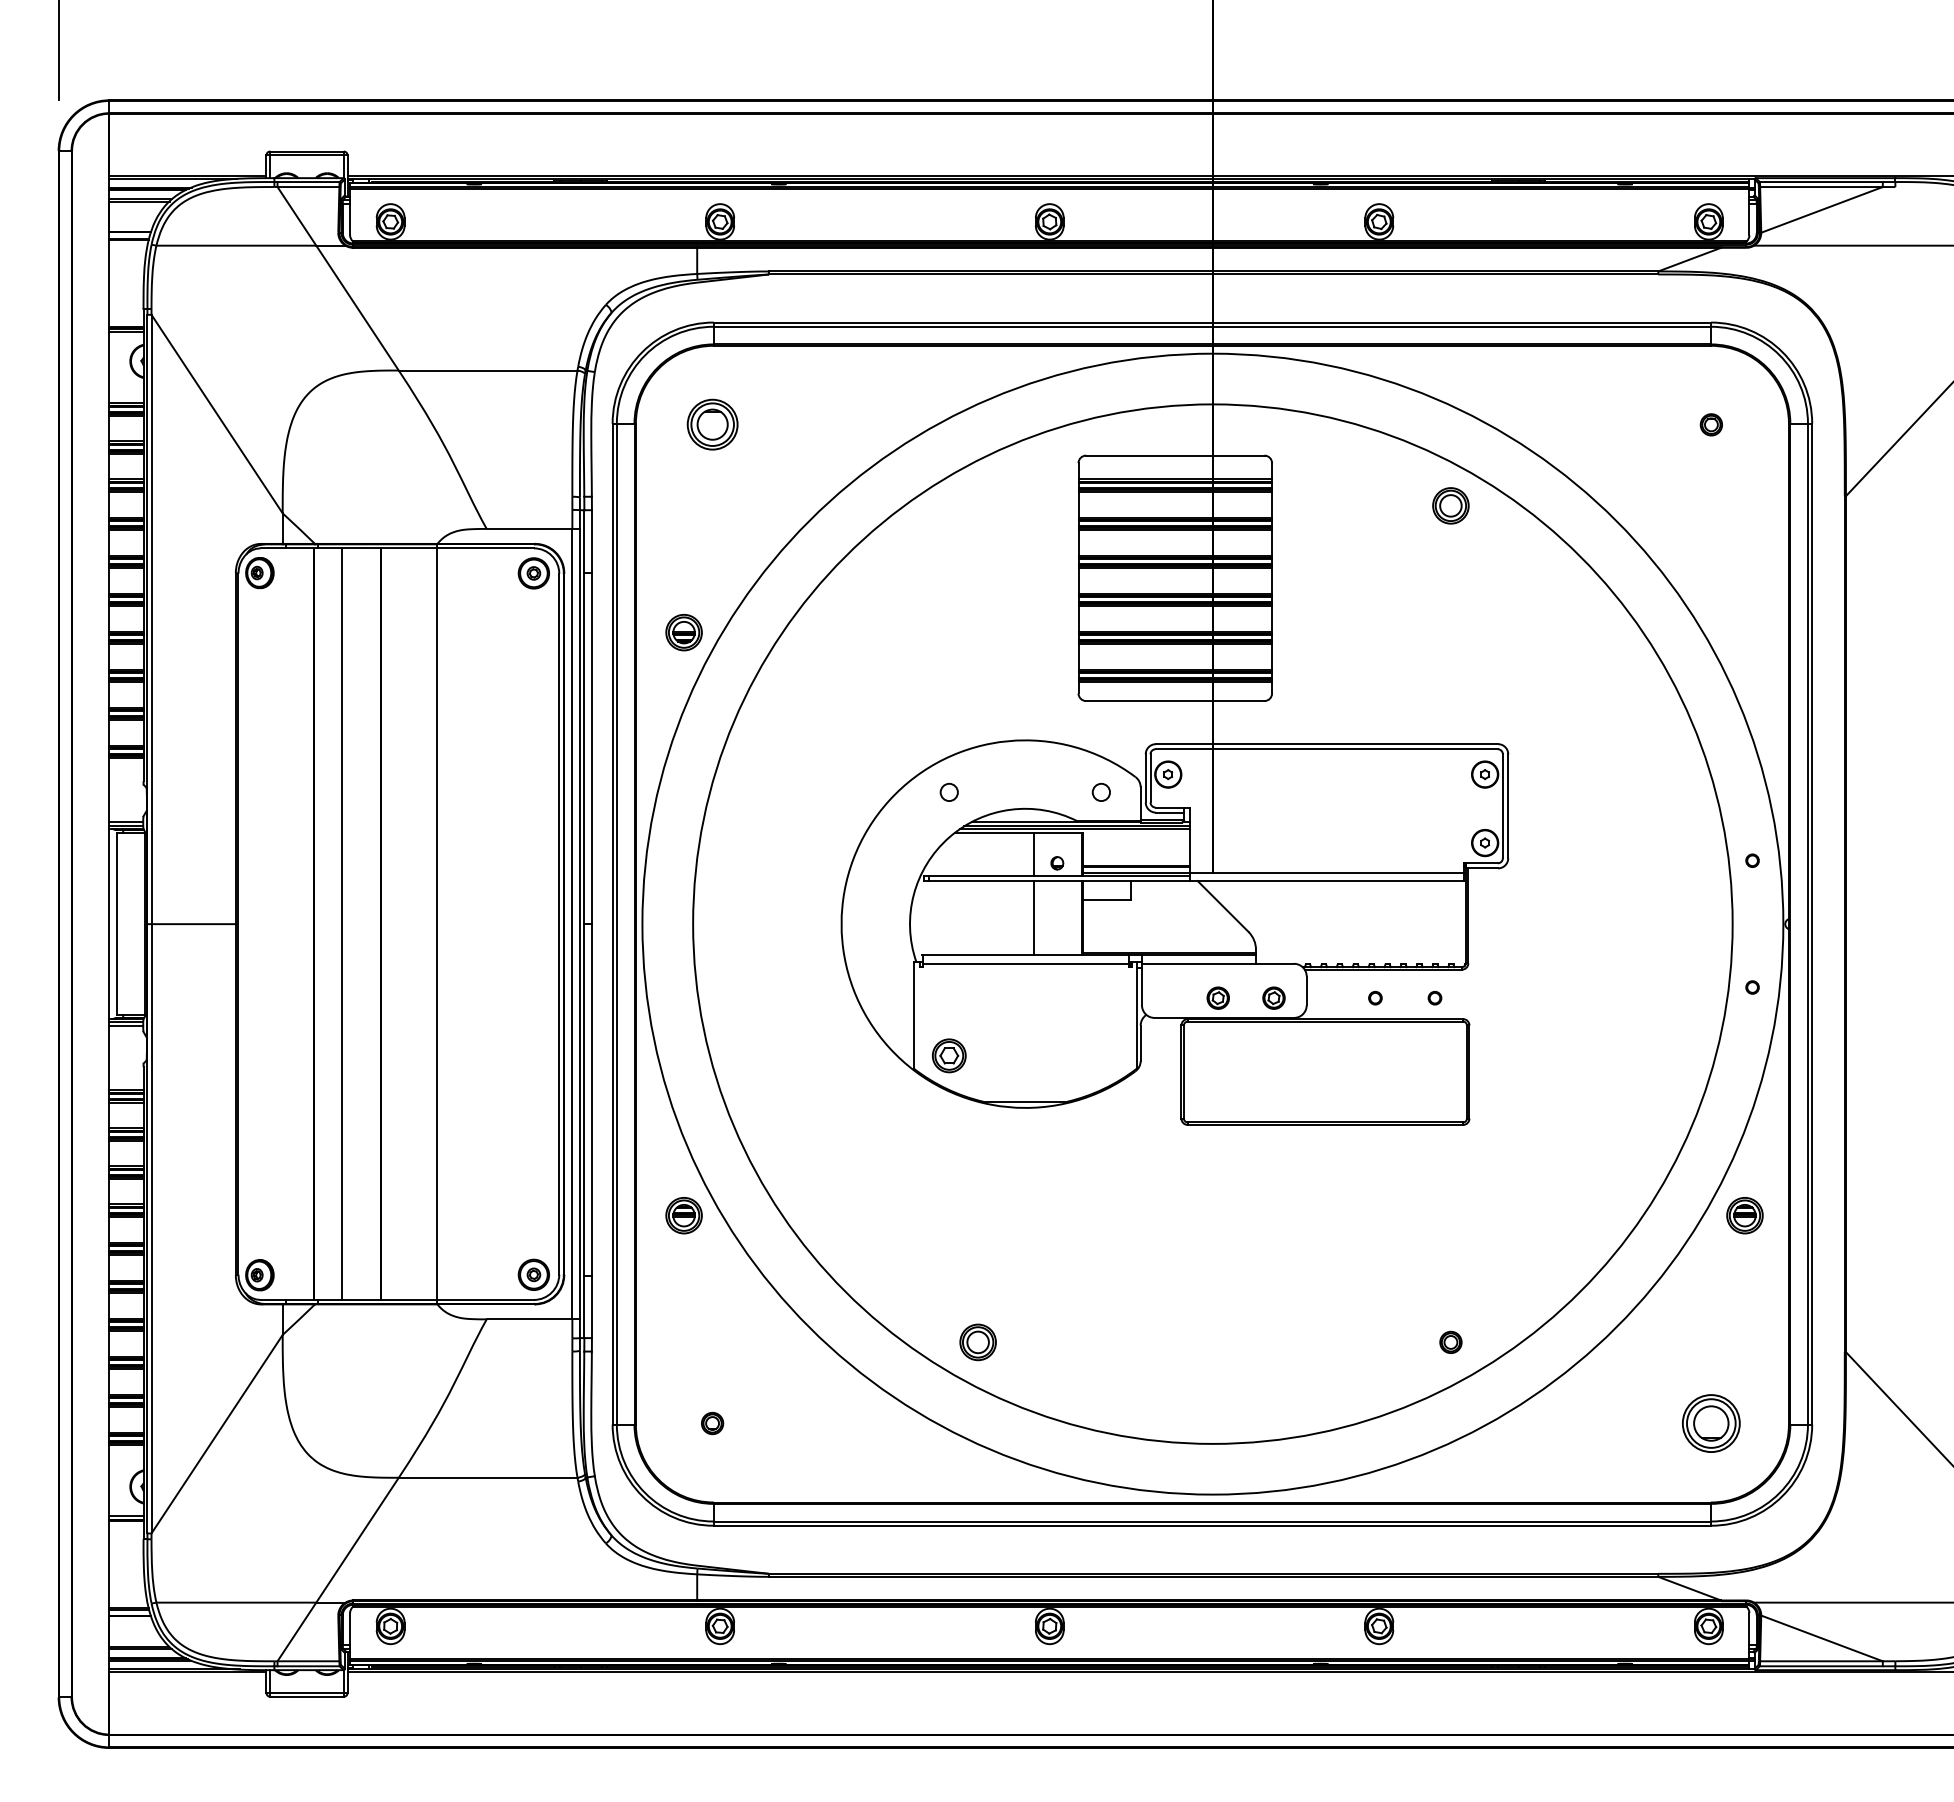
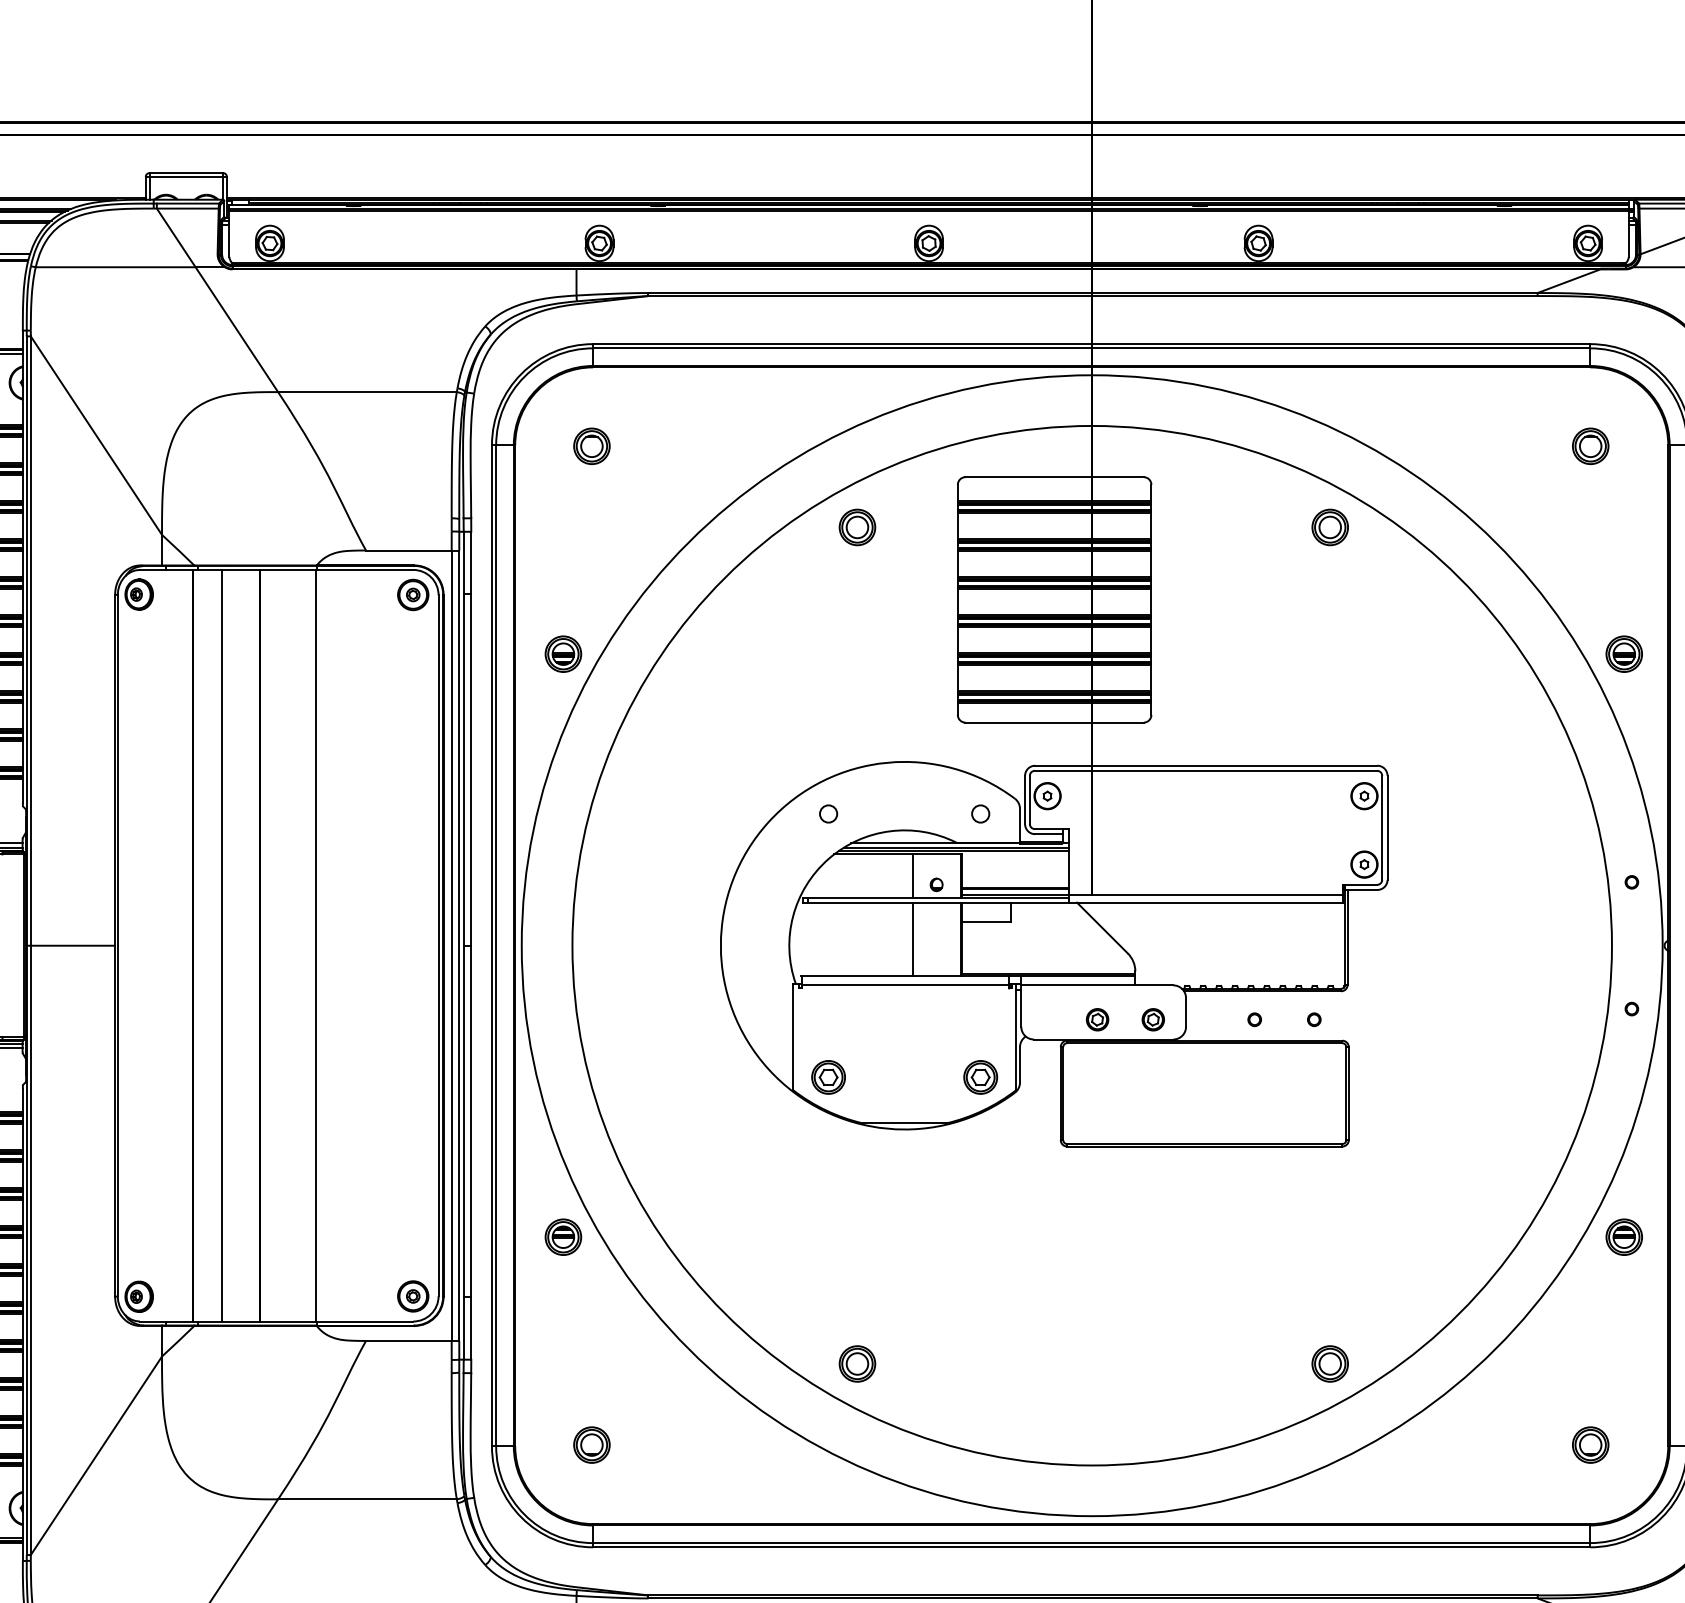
part: (712, 424) -> (591, 446), size x0.71
part: (1711, 424) -> (1590, 446), size x1.67
part: (977, 505) -> (856, 527), added
part: (1744, 632) -> (1623, 654), added
part: (1101, 1055) -> (980, 1077), added
part: (1450, 1342) -> (1329, 1364), size x1.67
part: (712, 1423) -> (591, 1445), size x1.67
part: (1711, 1423) -> (1590, 1445), size x0.62

